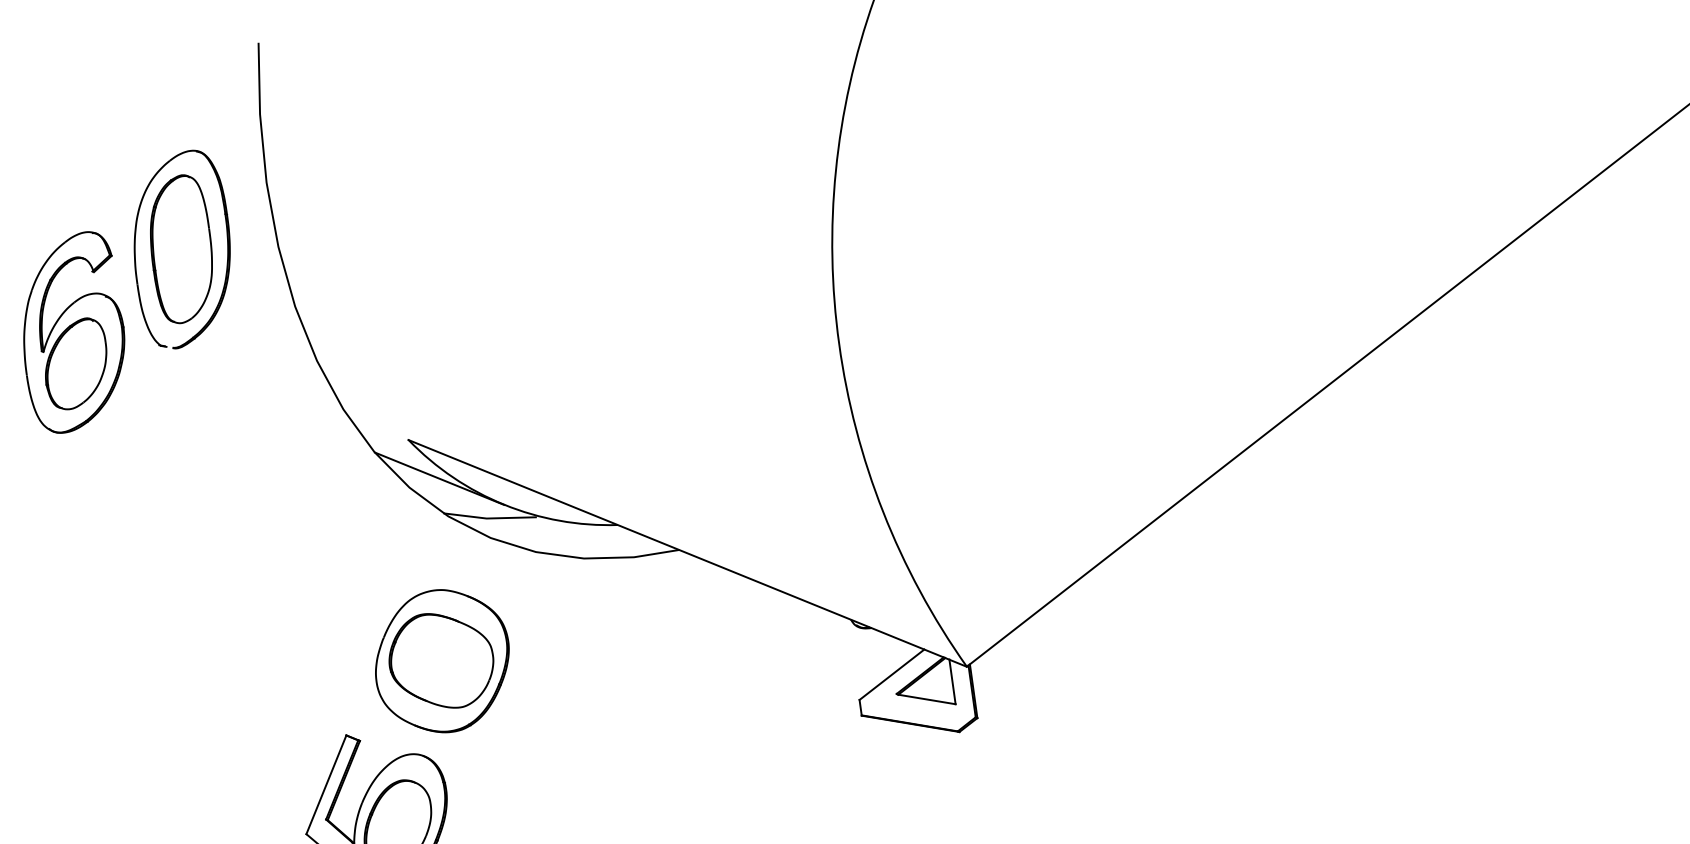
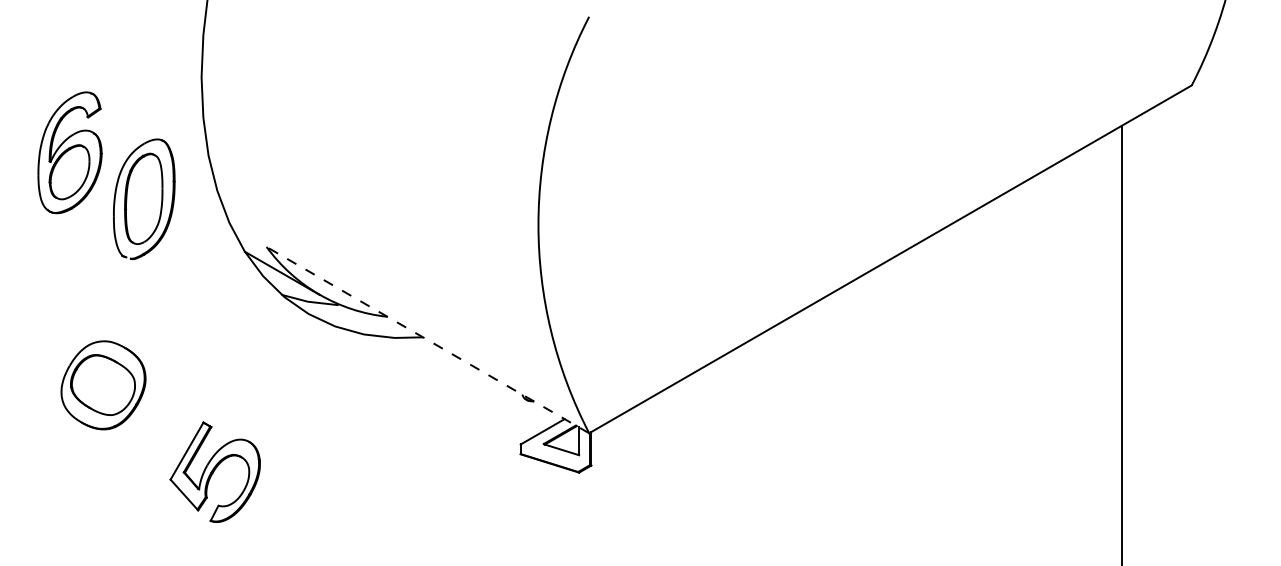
part: (182, 250) -> (144, 199), moved
line: (686, 552) -> (427, 339), solid -> dashed
part: (442, 661) -> (103, 385), moved

